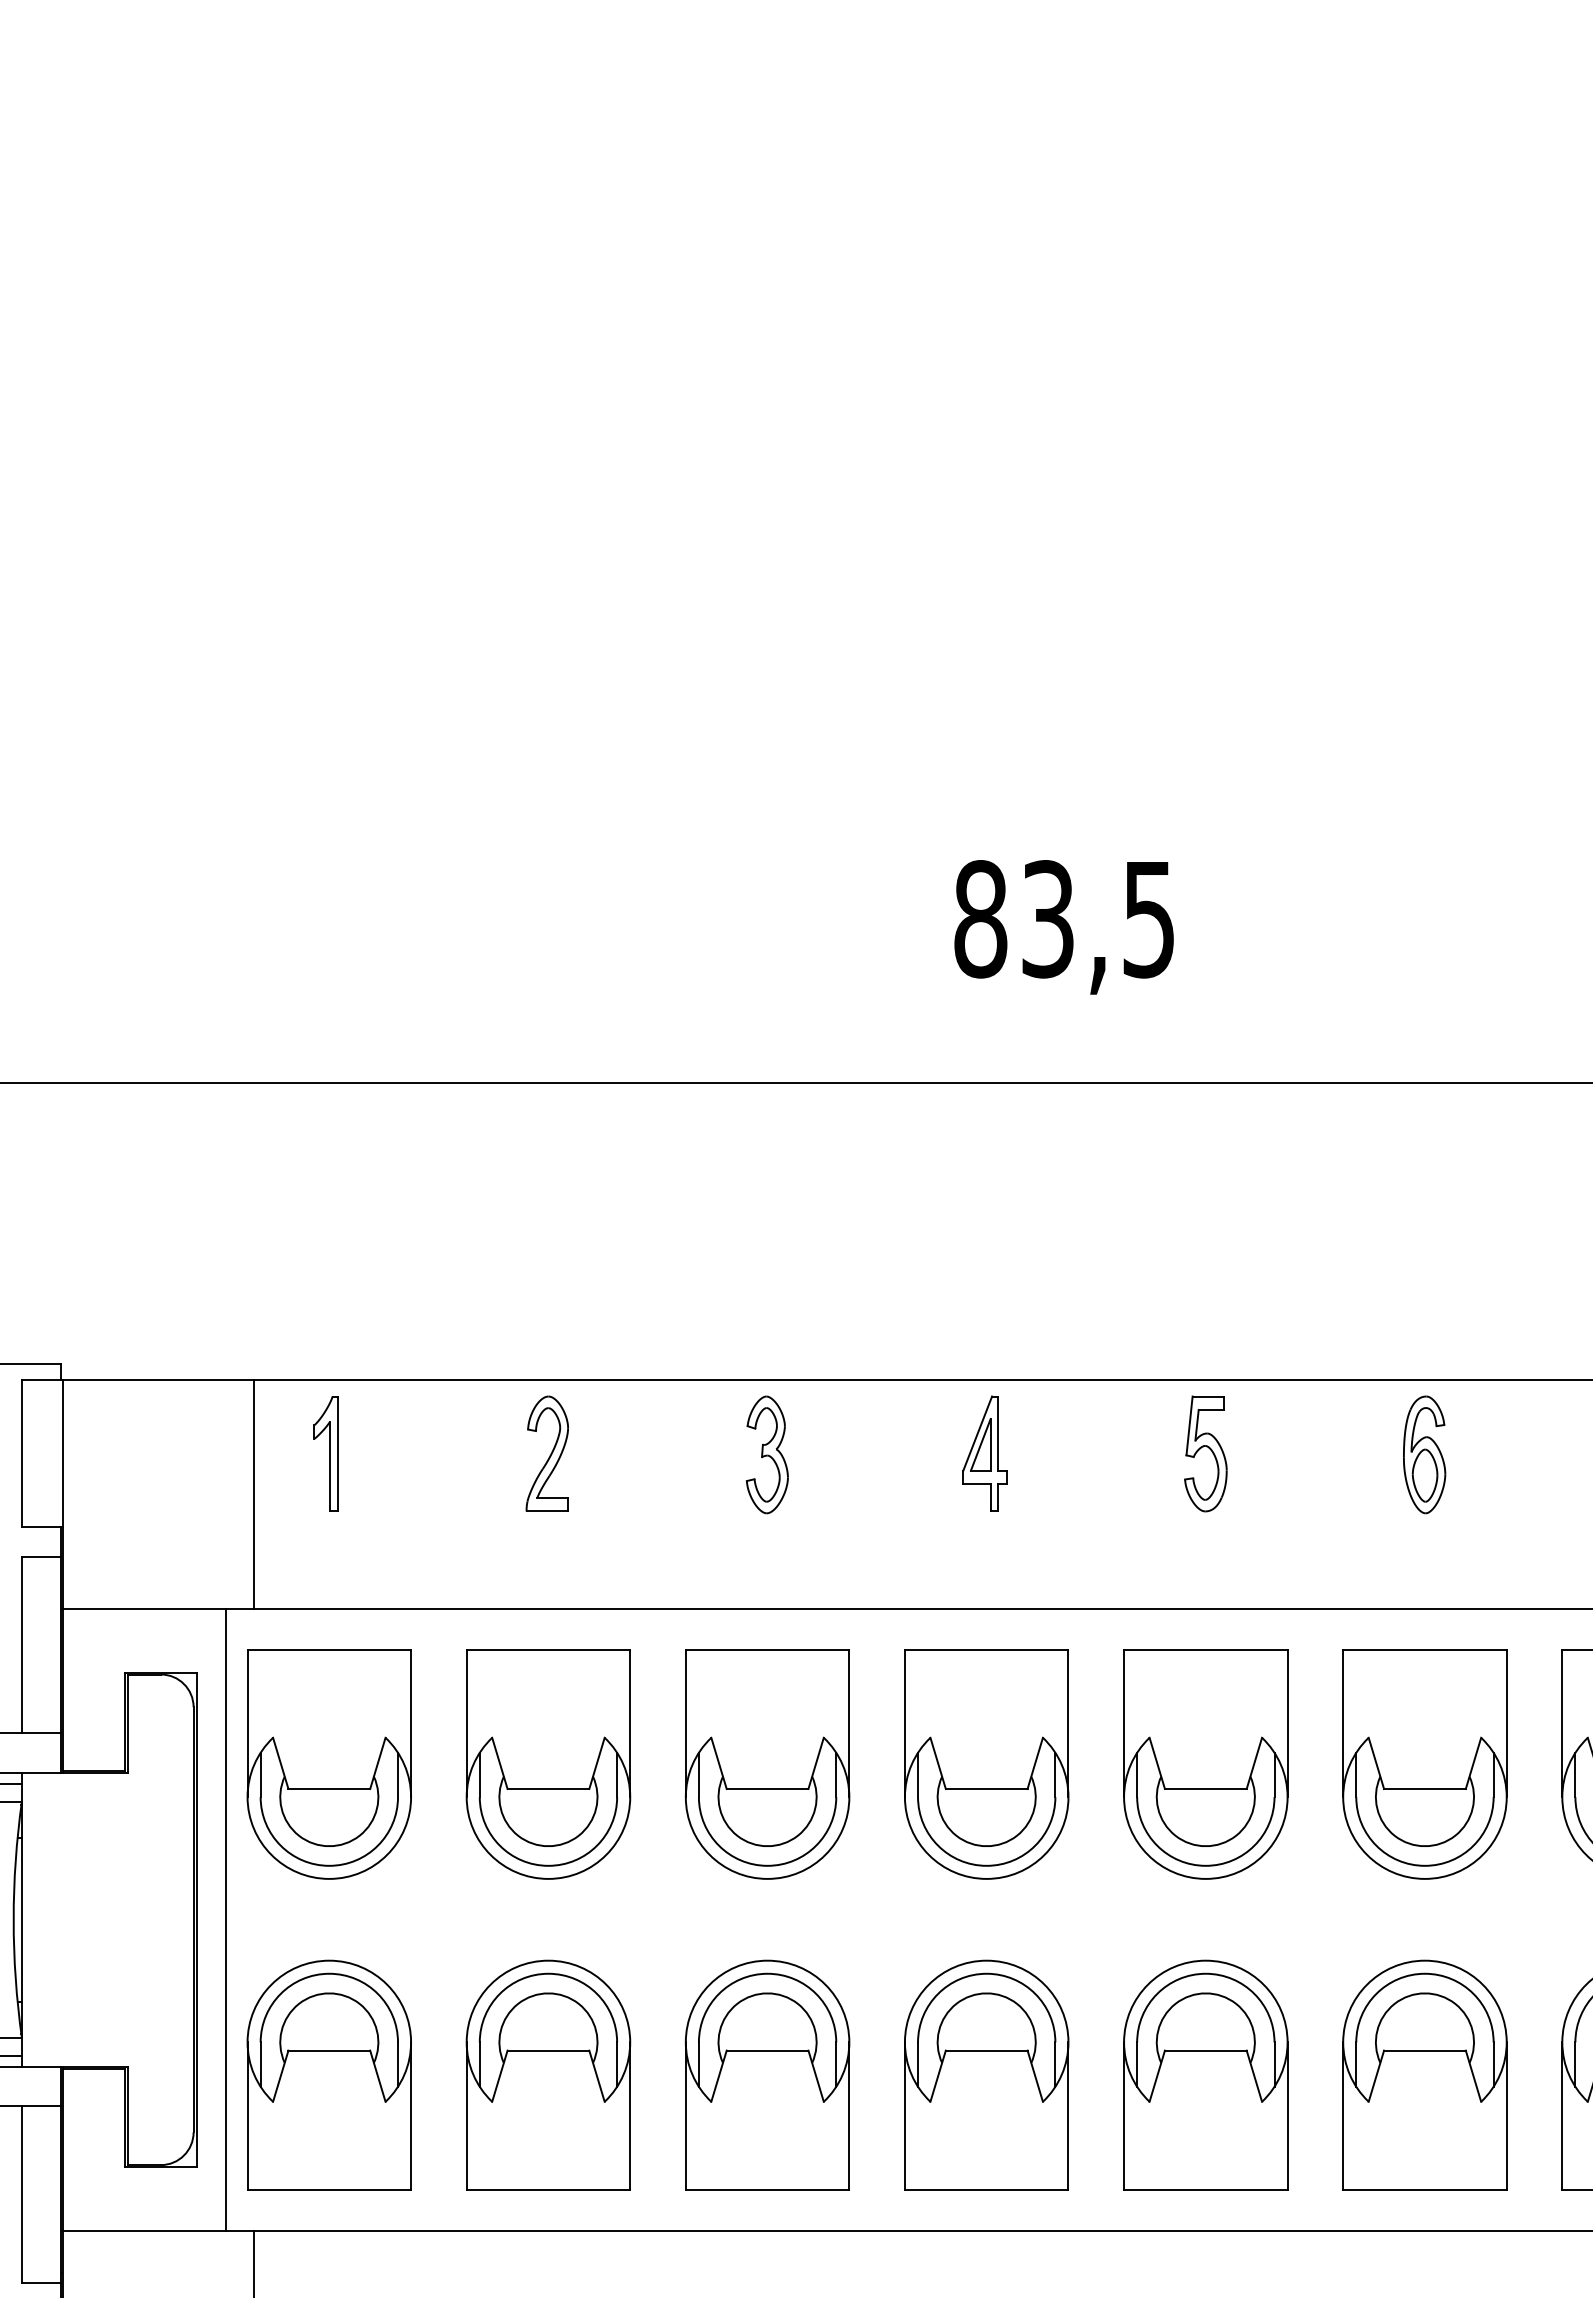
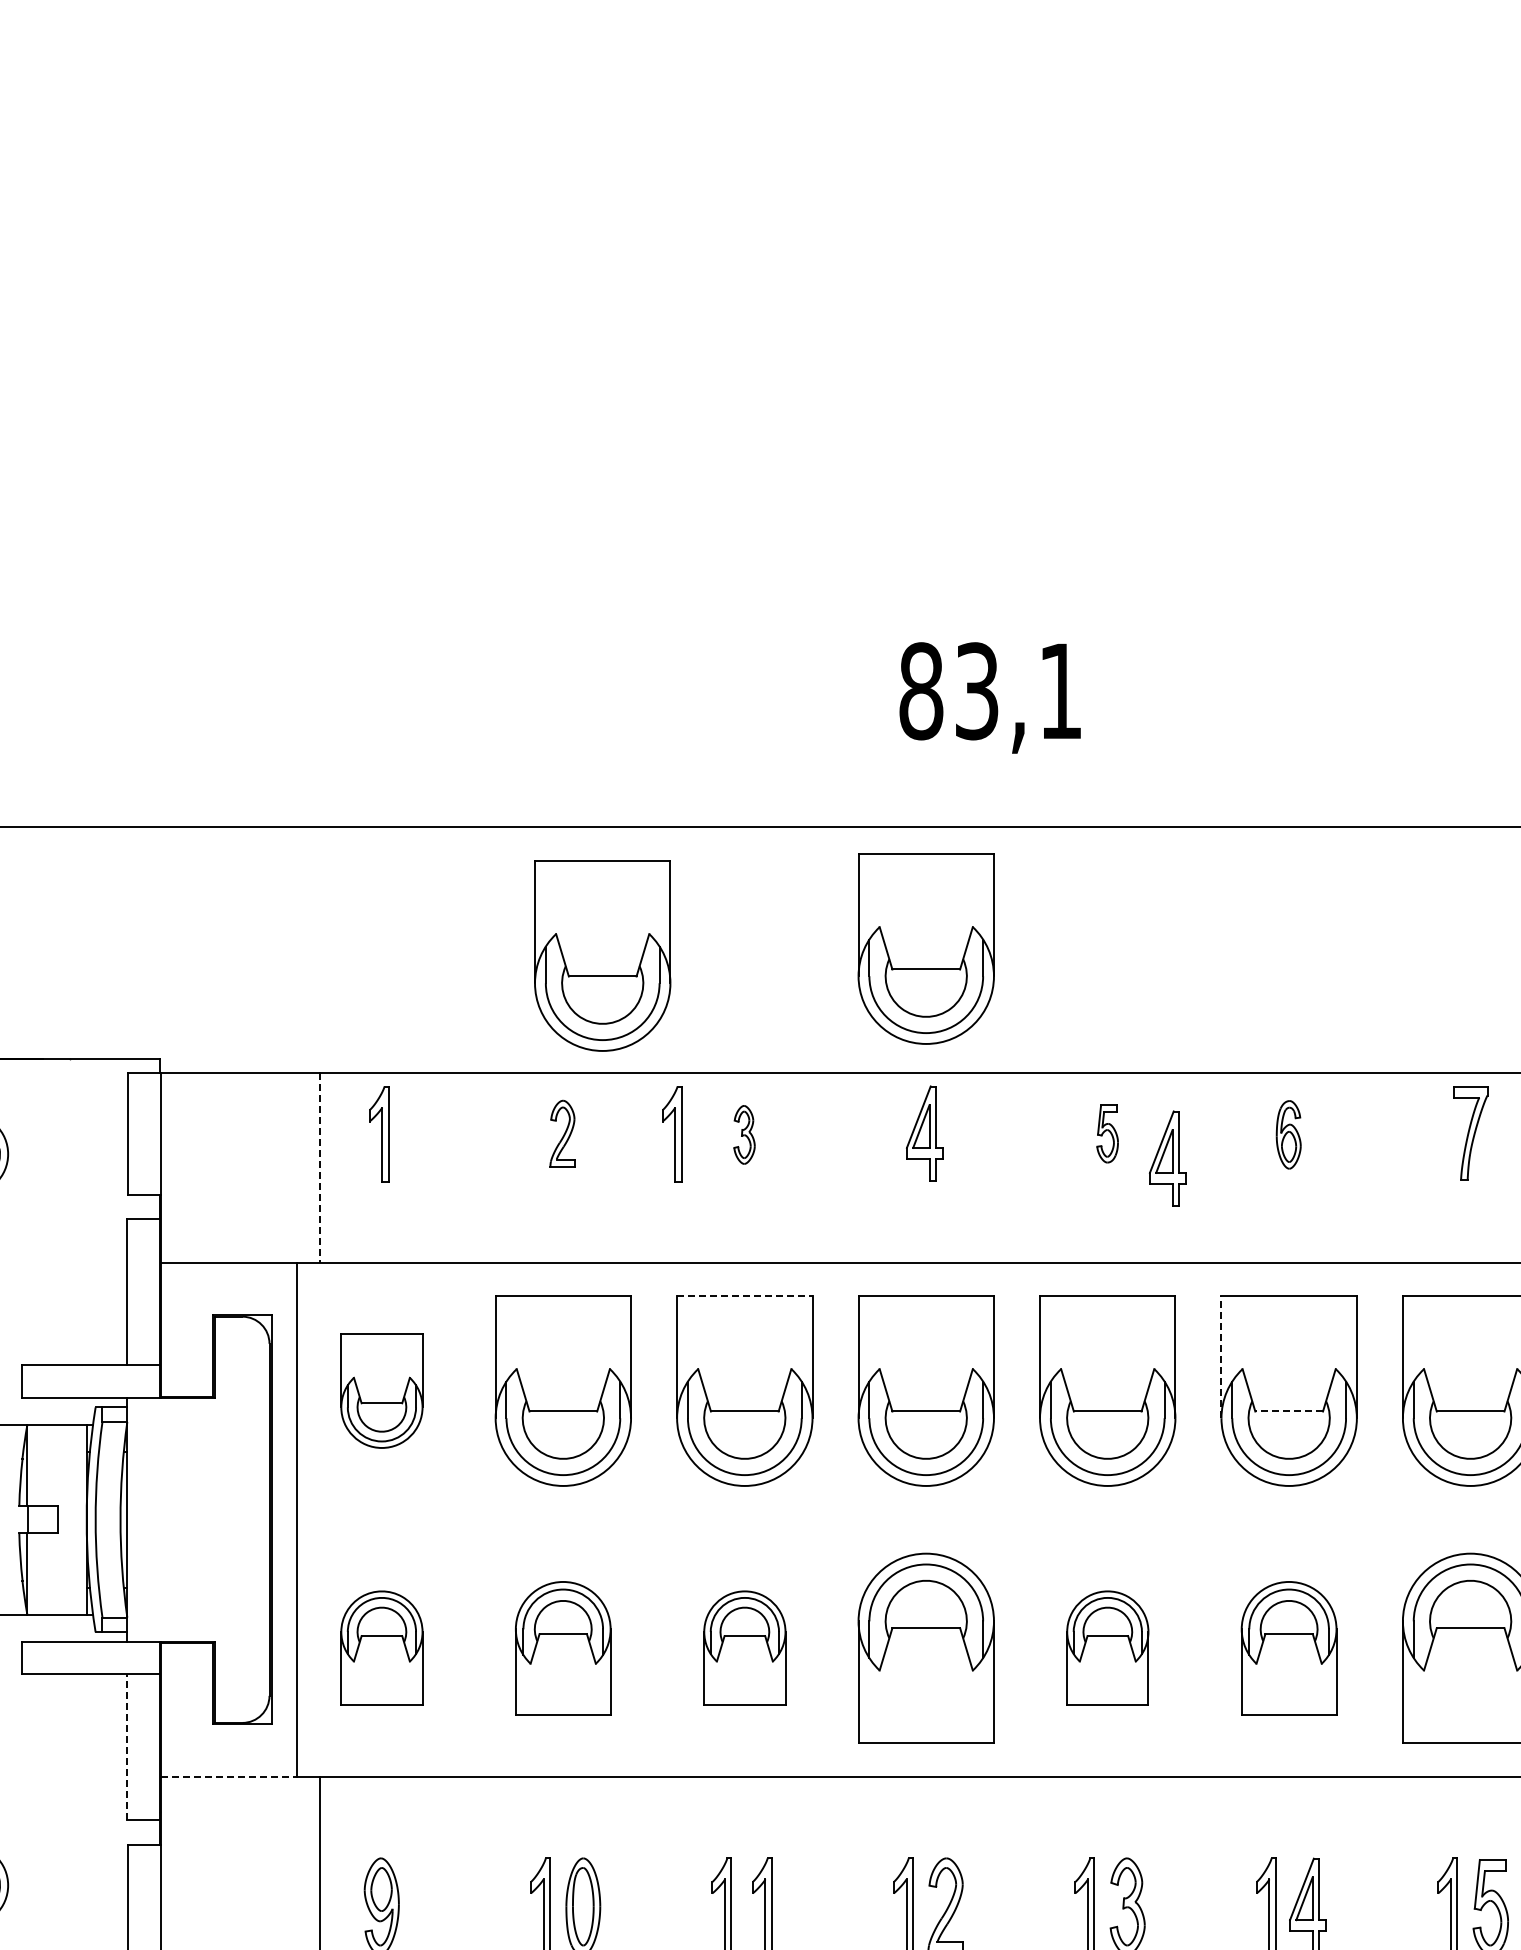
text: (1148, 919) -> (1060, 691), 83,5 -> 83,1
part: (985, 1229) -> (925, 948), added
part: (595, 1238) -> (602, 955), added
part: (547, 1453) -> (562, 1133), size x0.7
part: (1205, 1453) -> (1107, 1133), size x0.6
part: (680, 1454) -> (672, 1134), added
part: (767, 1454) -> (744, 1134), size x0.6
part: (1424, 1454) -> (1288, 1134), size x0.7
part: (1278, 1483) -> (1167, 1158), added
line: (253, 1494) -> (319, 1167), solid -> dashed
line: (767, 1650) -> (744, 1296), solid -> dashed
line: (1343, 1723) -> (1221, 1357), solid -> dashed
part: (328, 1763) -> (381, 1390), size x0.6
line: (1425, 1788) -> (1289, 1411), solid -> dashed
part: (328, 2073) -> (381, 1647), size x0.6
part: (547, 2073) -> (562, 1647), size x0.7
part: (767, 2073) -> (744, 1647), size x0.6
part: (1205, 2073) -> (1107, 1647), size x0.6
part: (1424, 2073) -> (1288, 1647), size x0.7
line: (22, 2193) -> (127, 1746), solid -> dashed
line: (144, 2230) -> (228, 1777), solid -> dashed

